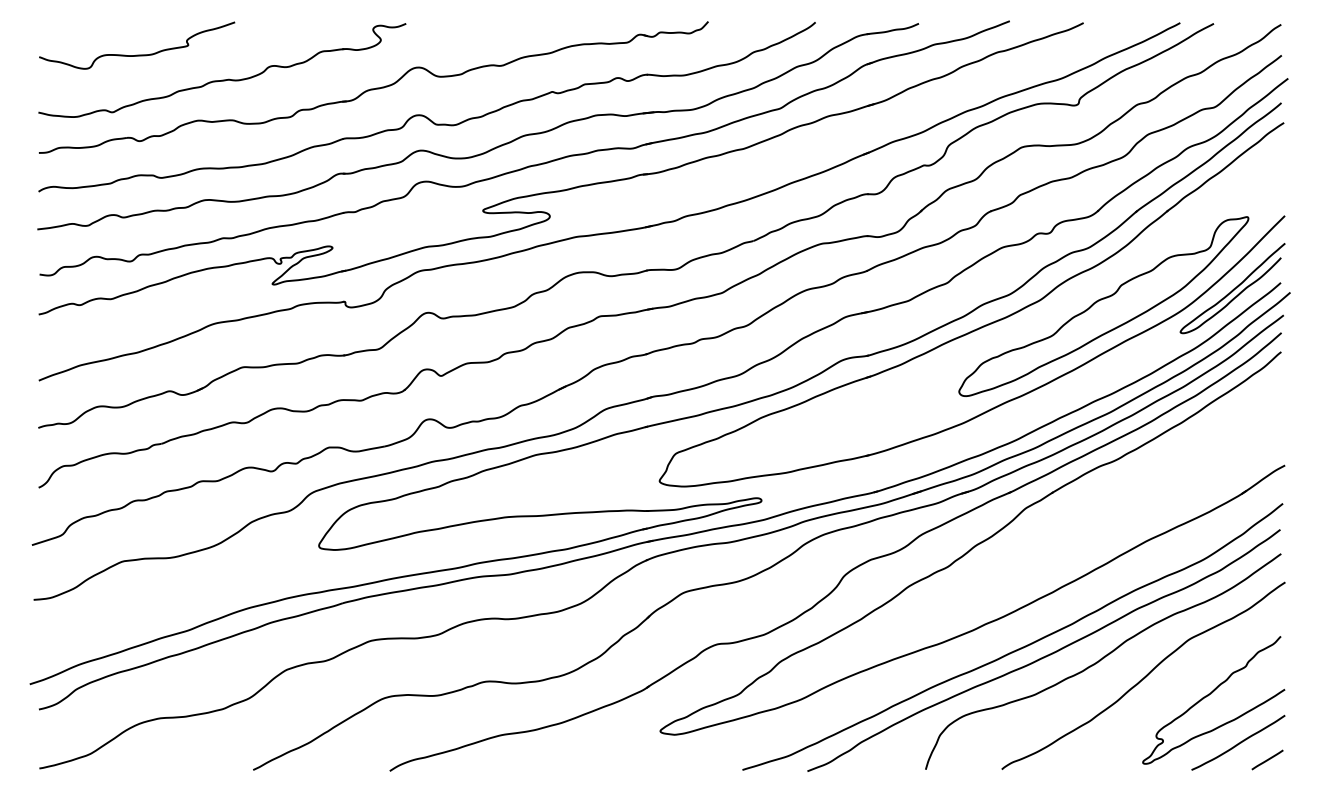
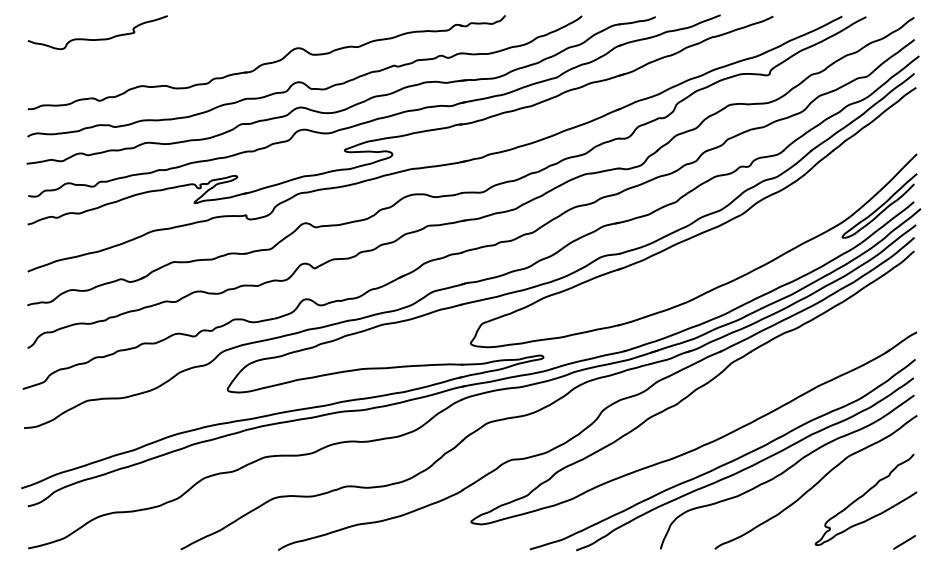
part: (222, 79) -> (158, 56), removed
part: (1103, 306) -> (787, 218), removed
curve: (1238, 742) -> (883, 529), removed

